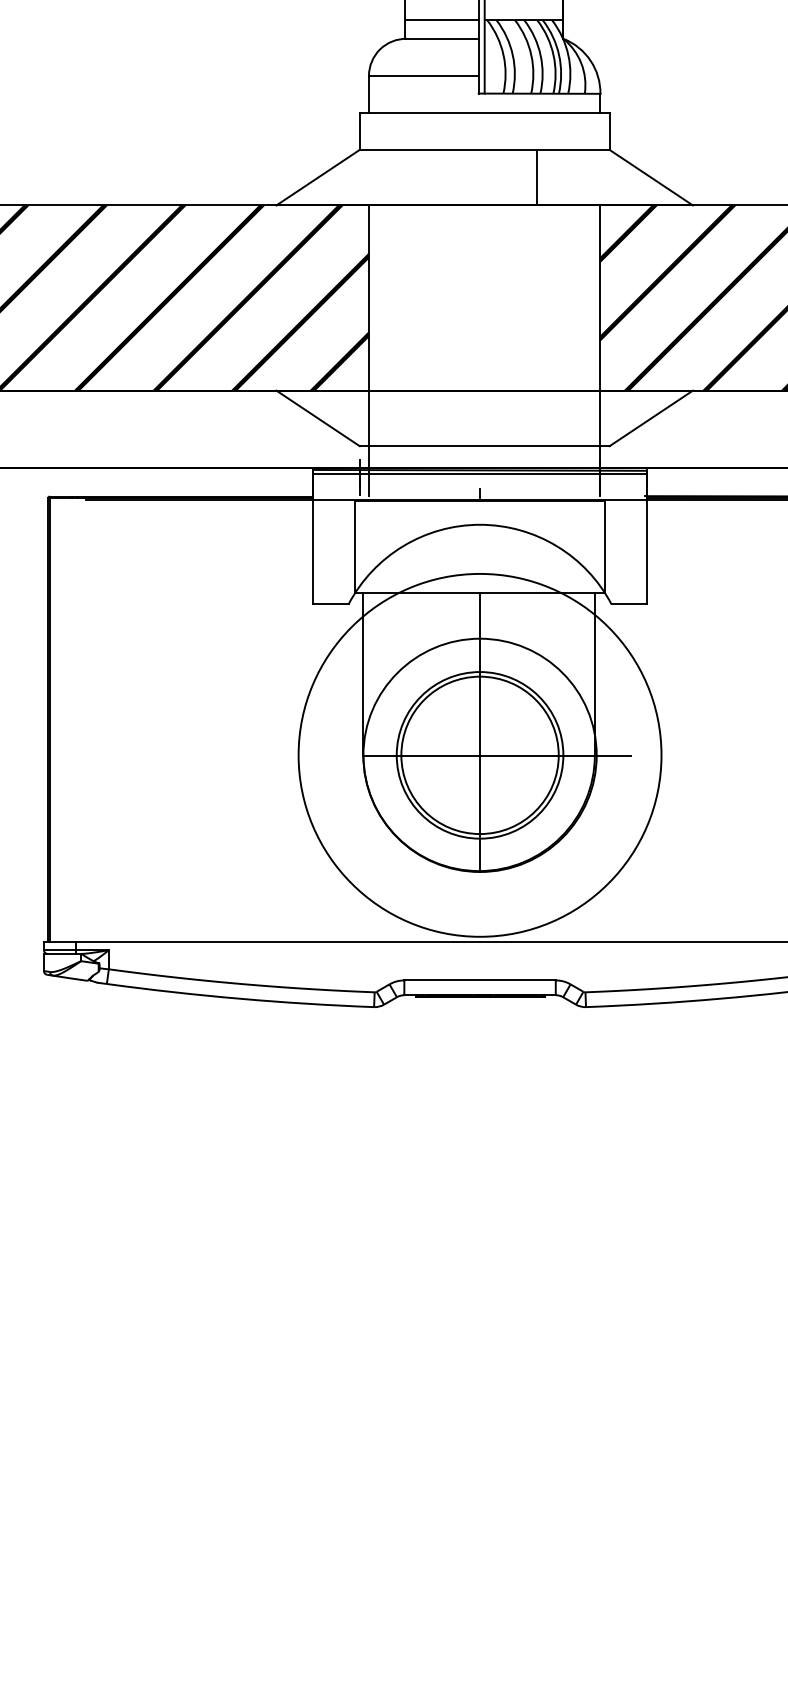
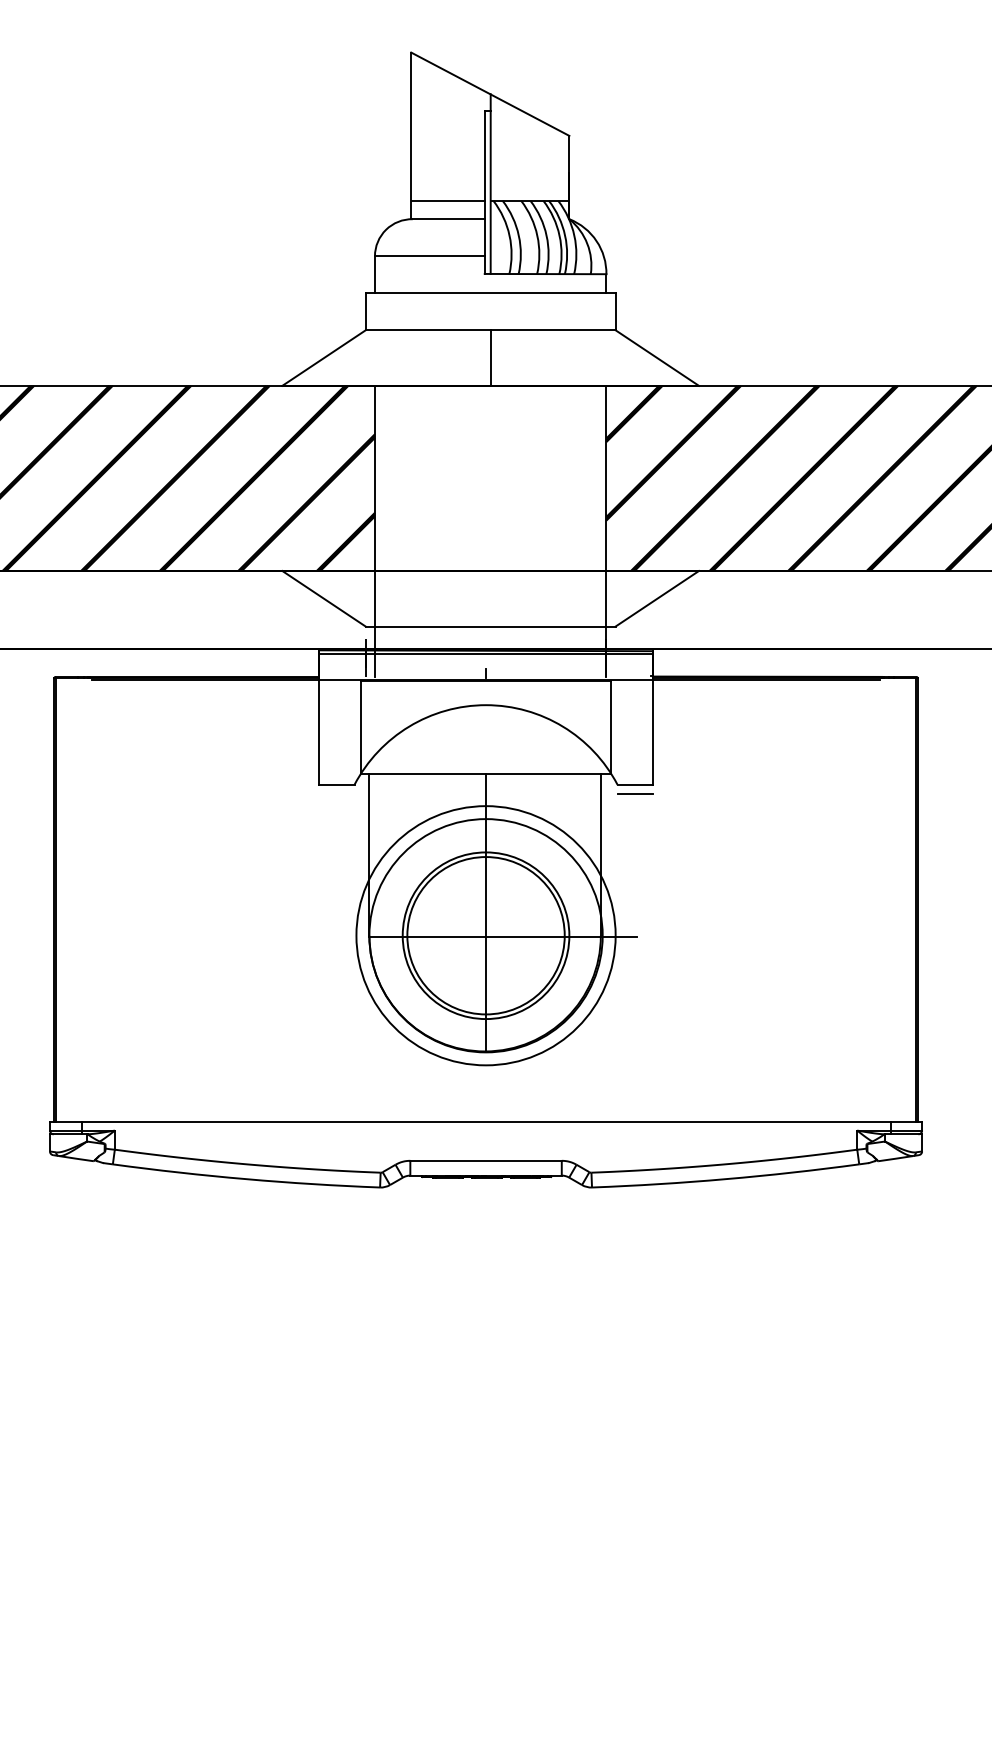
line: (536, 177) -> (490, 357), moved
line: (629, 613) -> (635, 793), added
circle: (479, 755) -> (485, 935), size x0.71

